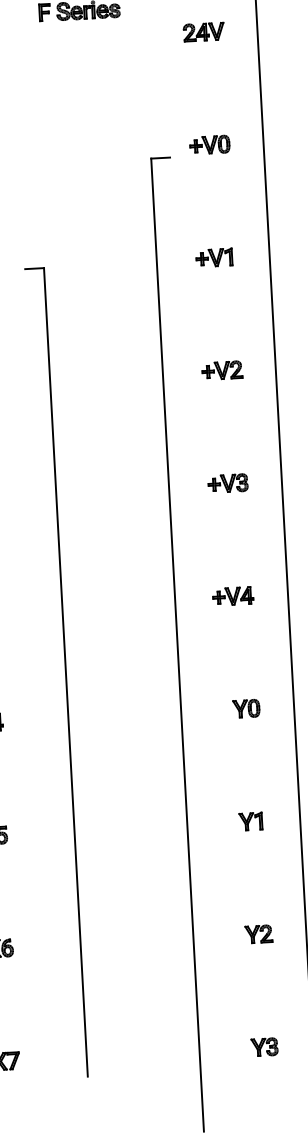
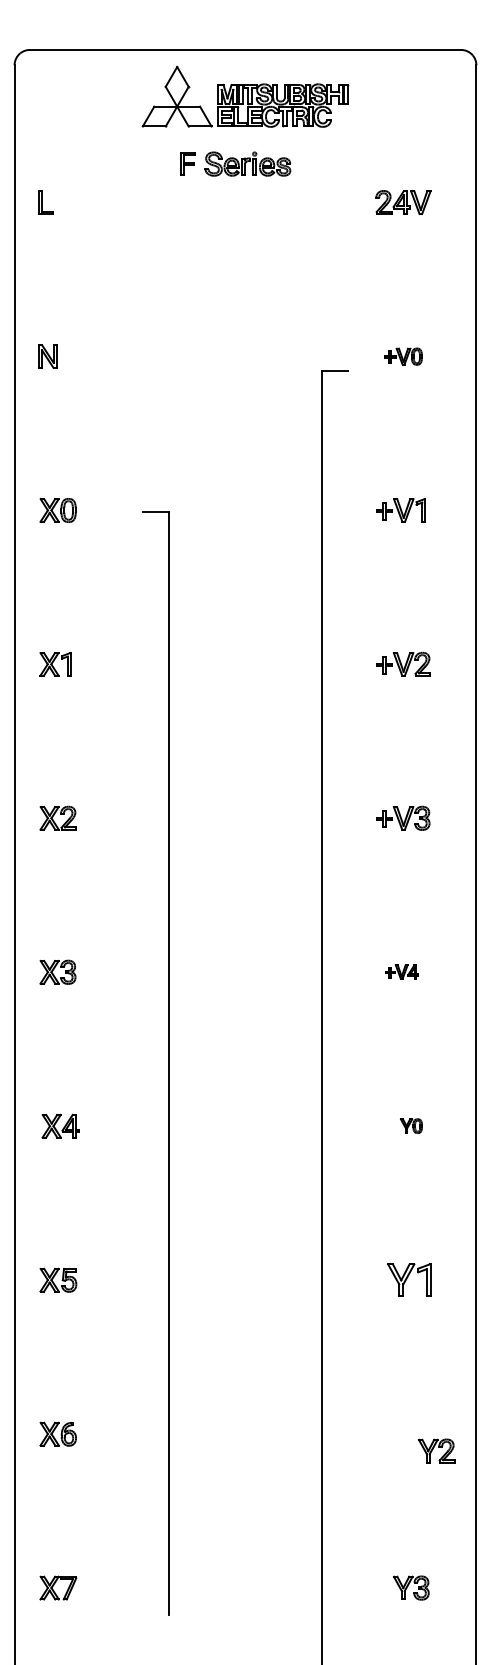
part: (210, 145) -> (403, 356), size x0.7
part: (233, 595) -> (401, 971), size x0.6
part: (246, 708) -> (411, 1125), size x0.6
part: (250, 821) -> (408, 1279), size x1.4
part: (258, 933) -> (436, 1450), moved

